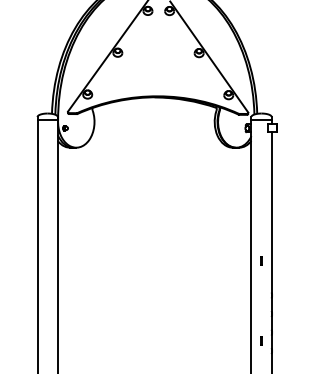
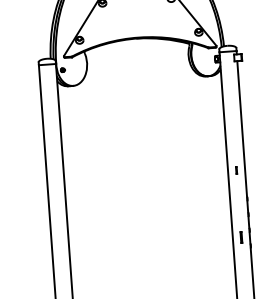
part: (261, 340) -> (241, 237), size x1.6

